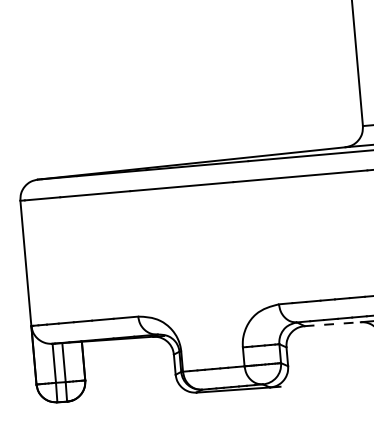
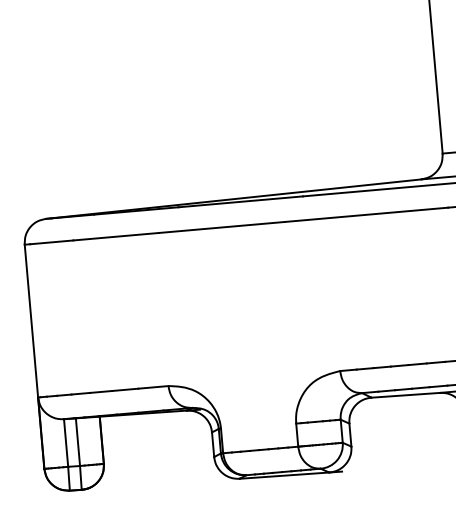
line: (333, 324) -> (406, 395), dashed -> solid

